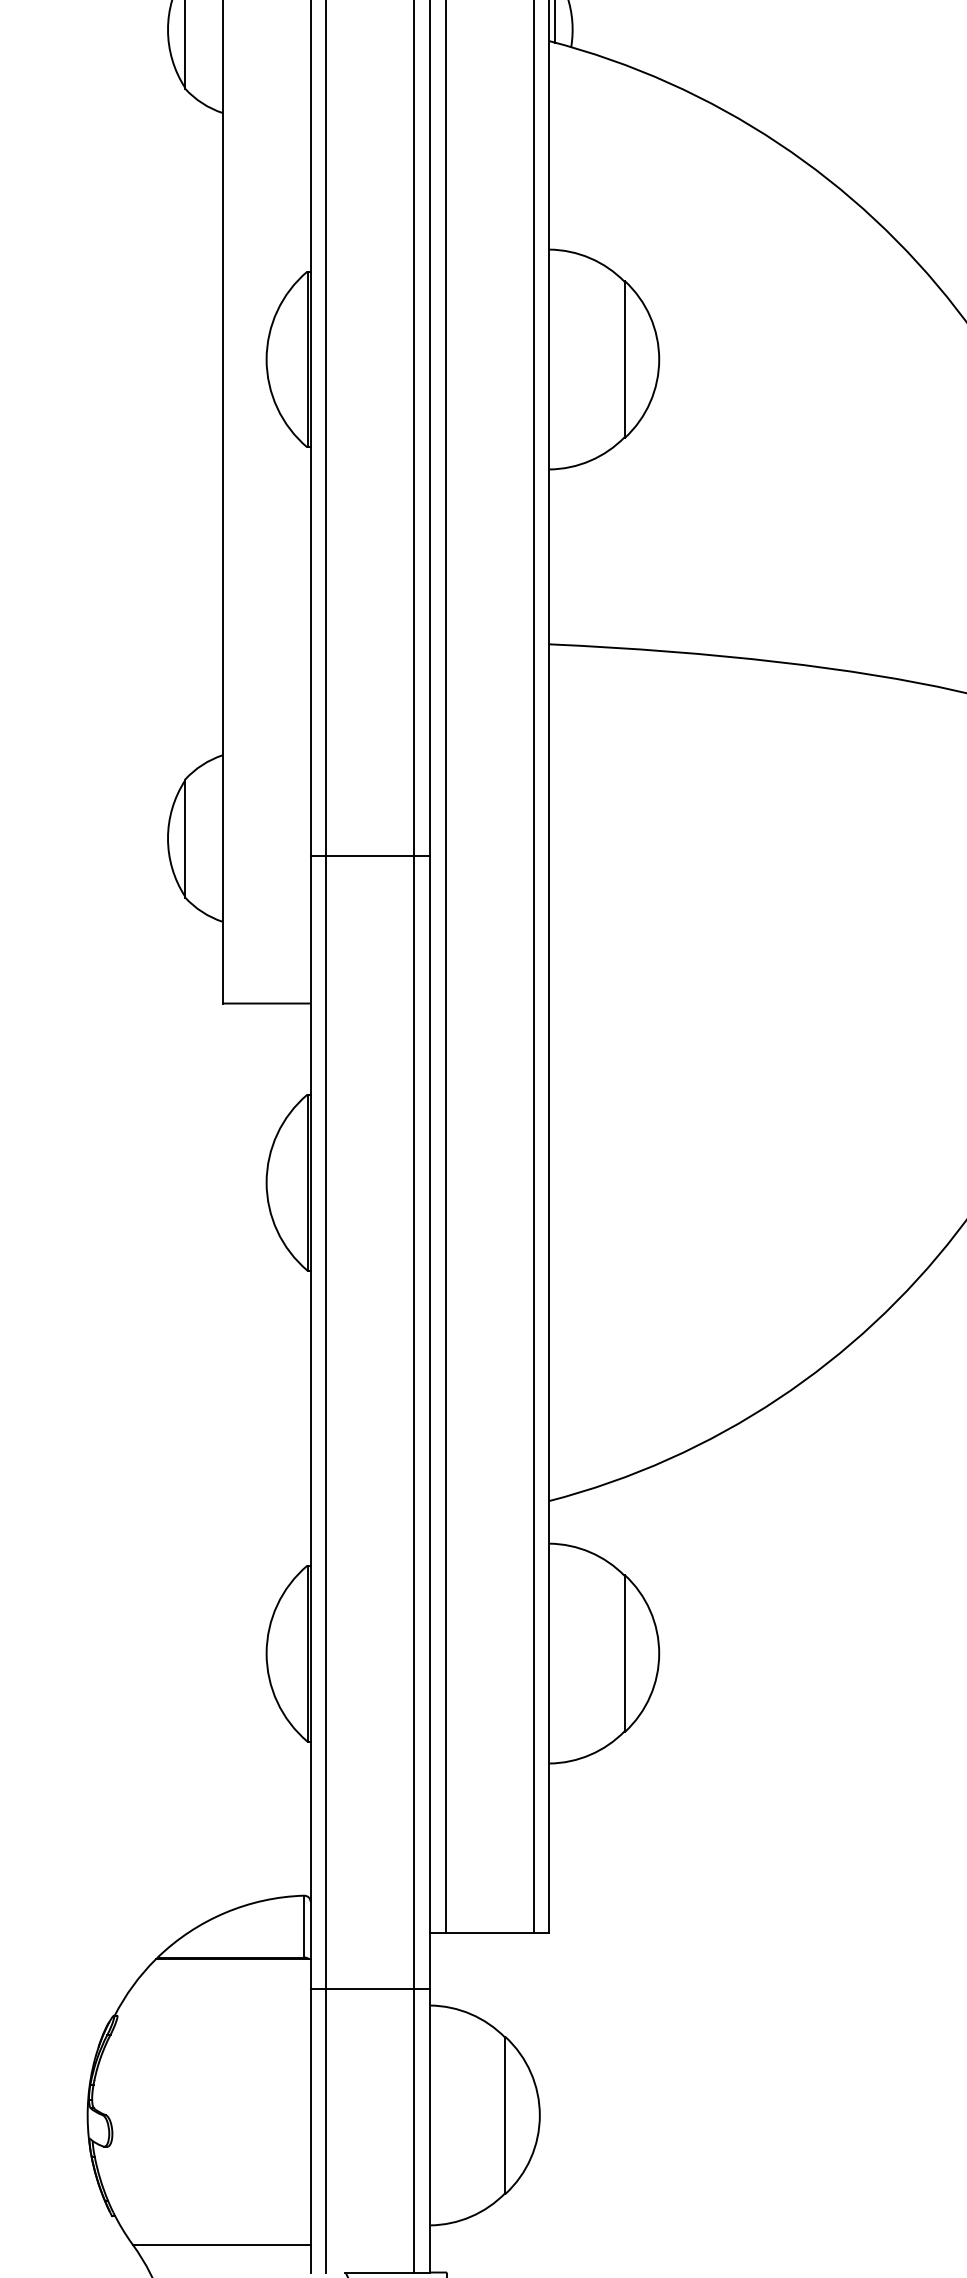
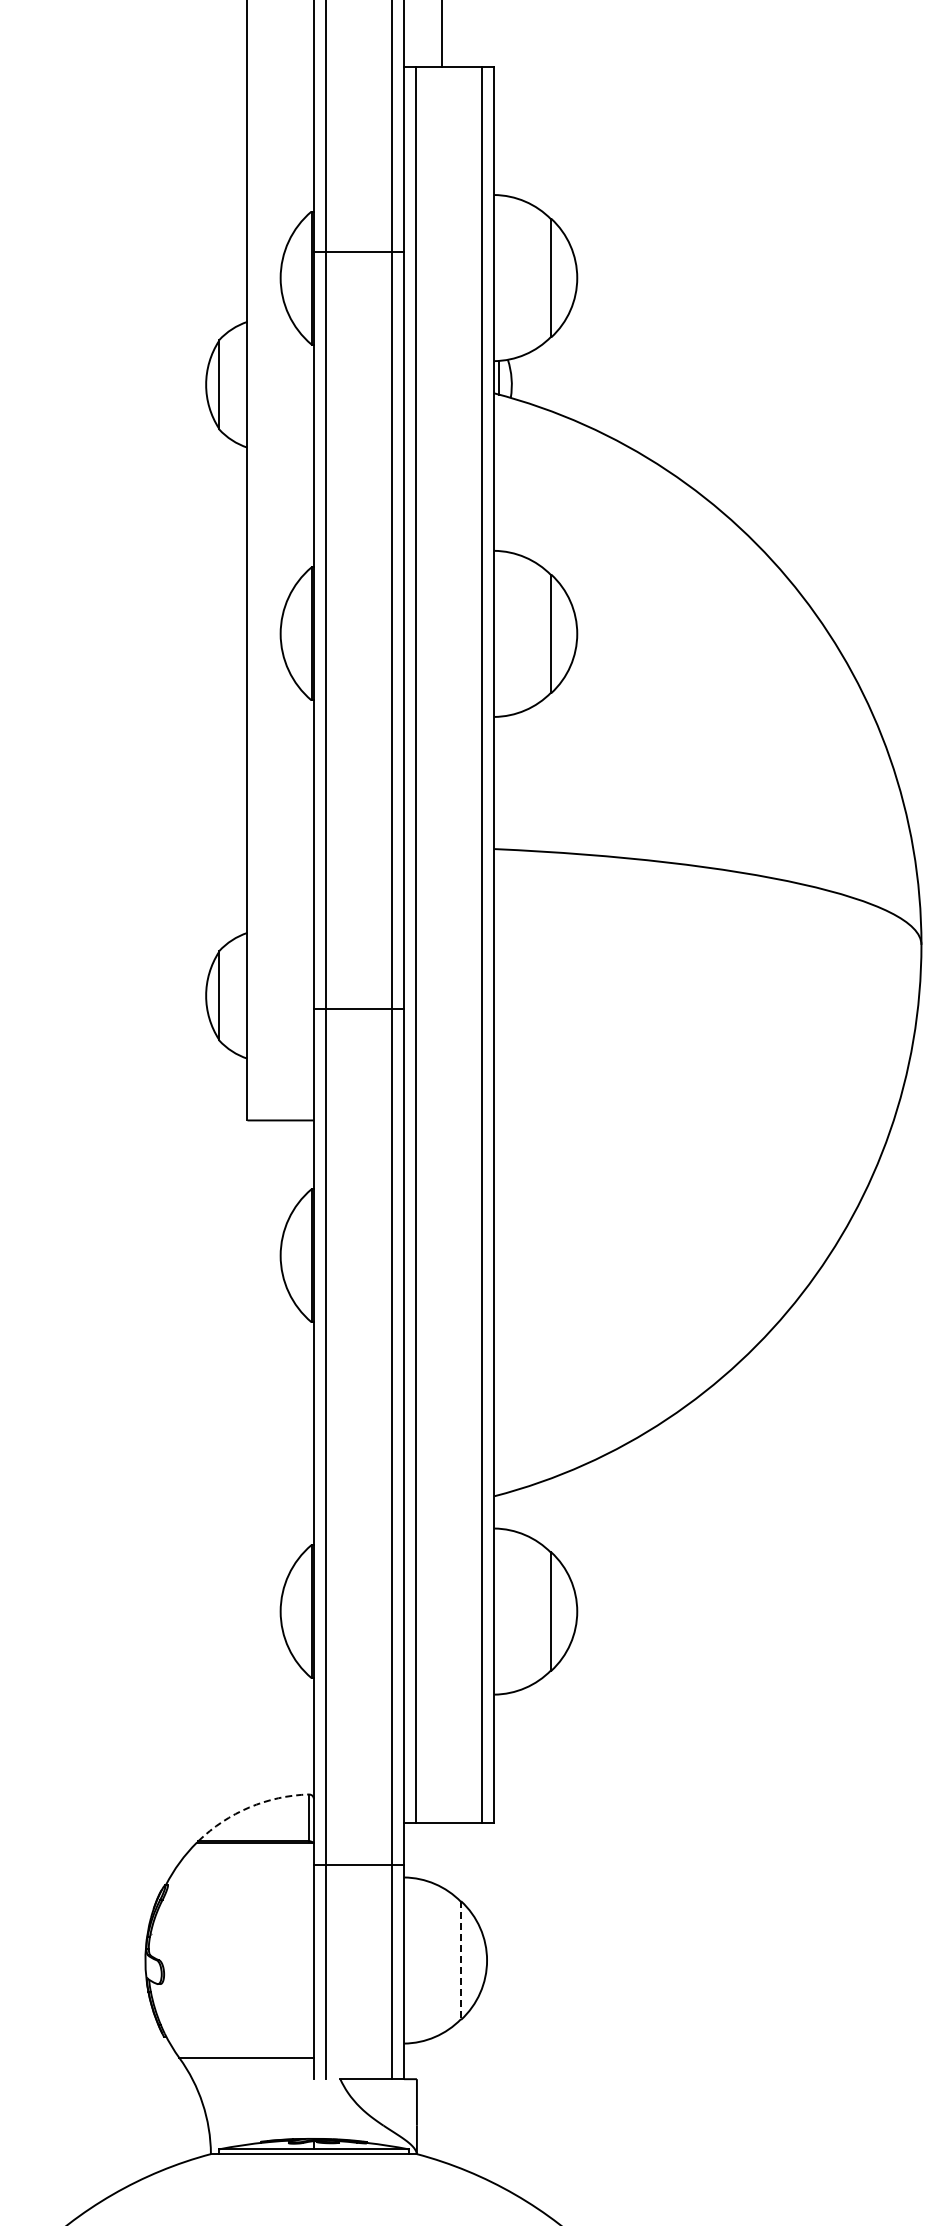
arc: (225, 1912) -> (249, 1807), solid -> dashed
line: (505, 2116) -> (461, 1961), solid -> dashed

